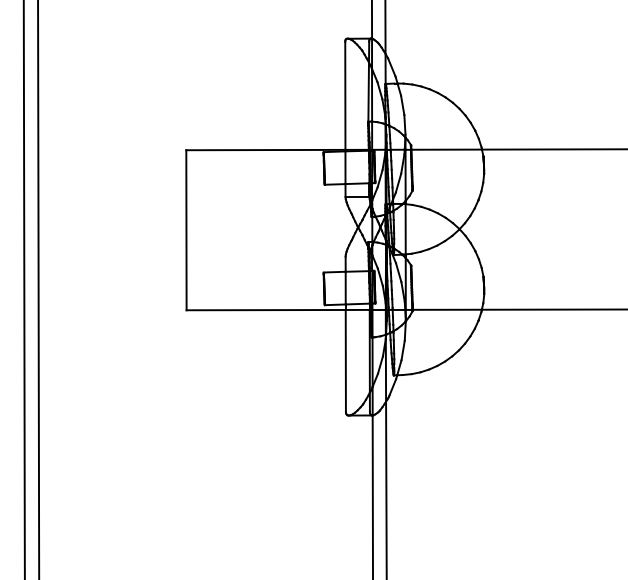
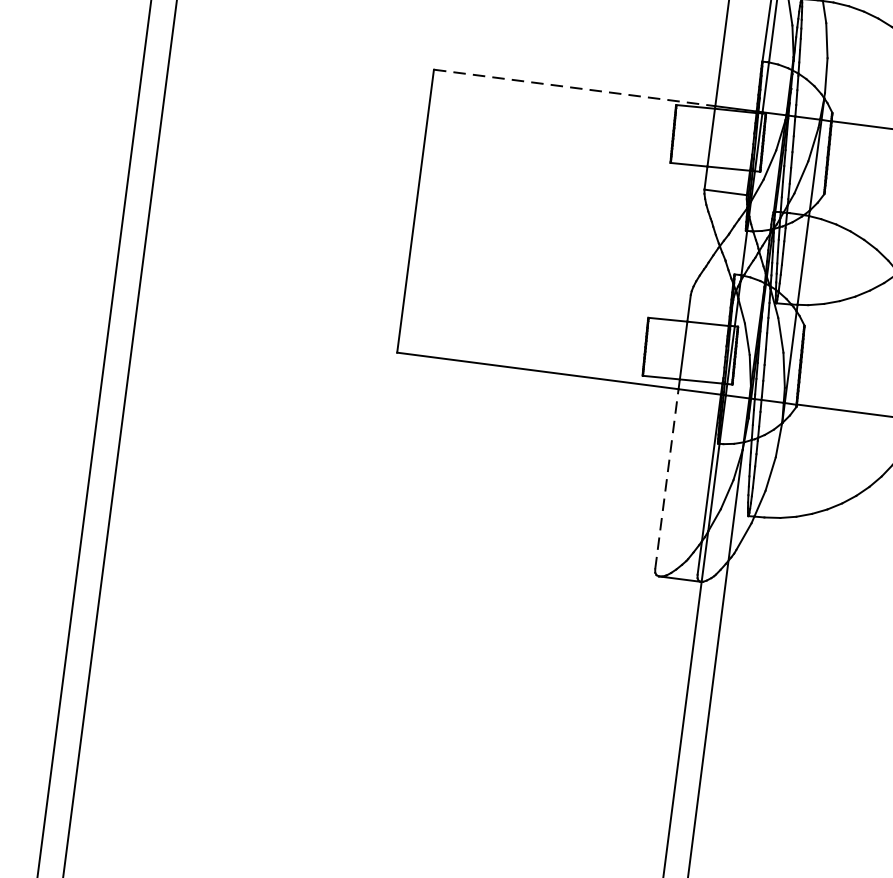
line: (265, 150) -> (573, 88), solid -> dashed
line: (345, 360) -> (666, 478), solid -> dashed

